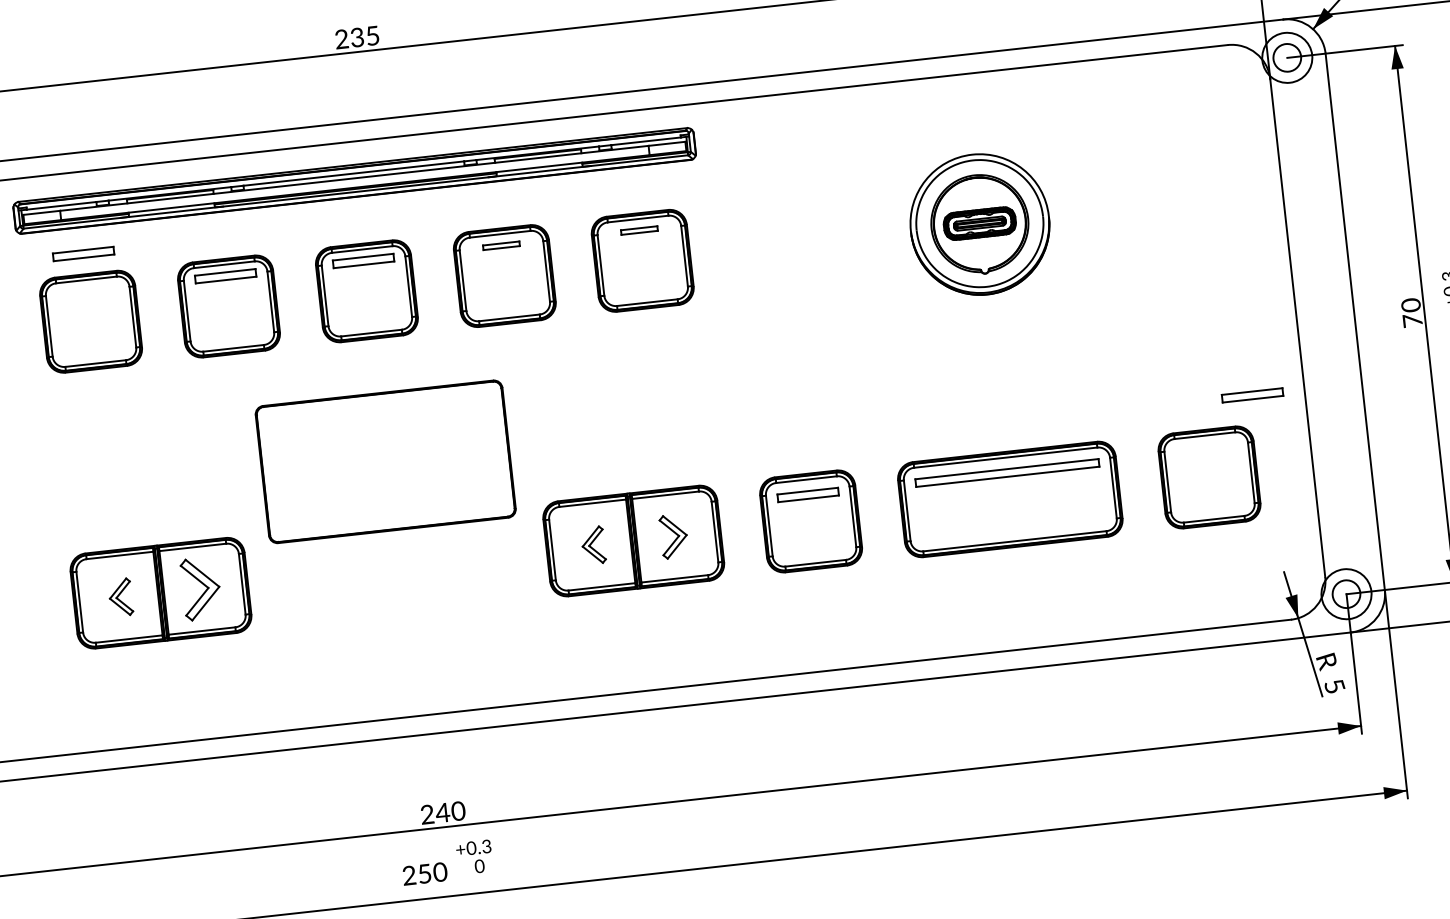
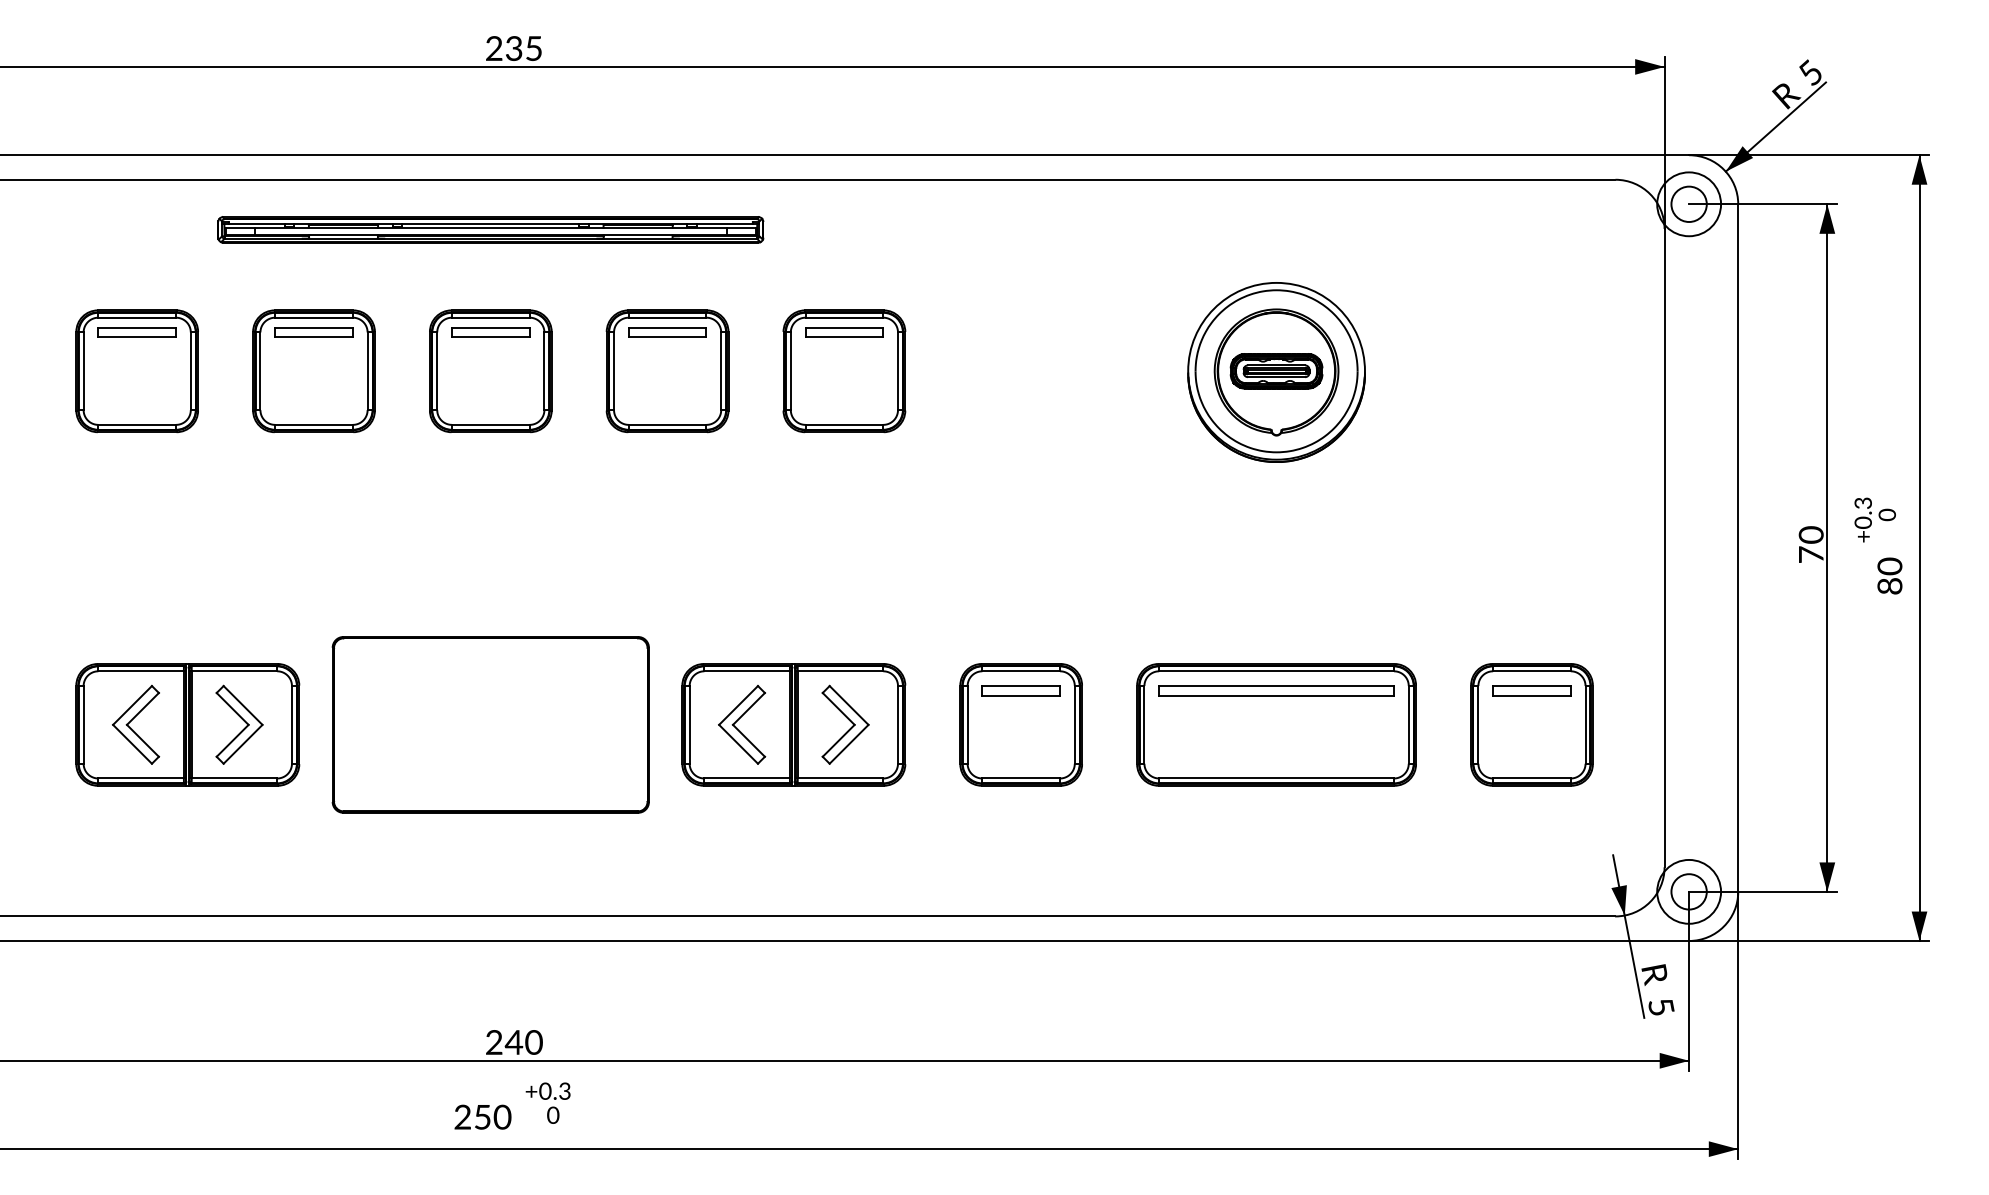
part: (354, 180) -> (490, 229), size x0.62
part: (639, 230) -> (844, 332), size x1.67
part: (501, 245) -> (667, 332), size x1.67
part: (83, 254) -> (136, 332), moved
part: (1252, 395) -> (1531, 690), moved
part: (385, 461) -> (490, 724), moved
part: (674, 536) -> (845, 724), size x1.43
part: (593, 545) -> (742, 724), size x1.67
part: (120, 597) -> (136, 724), size x1.67

